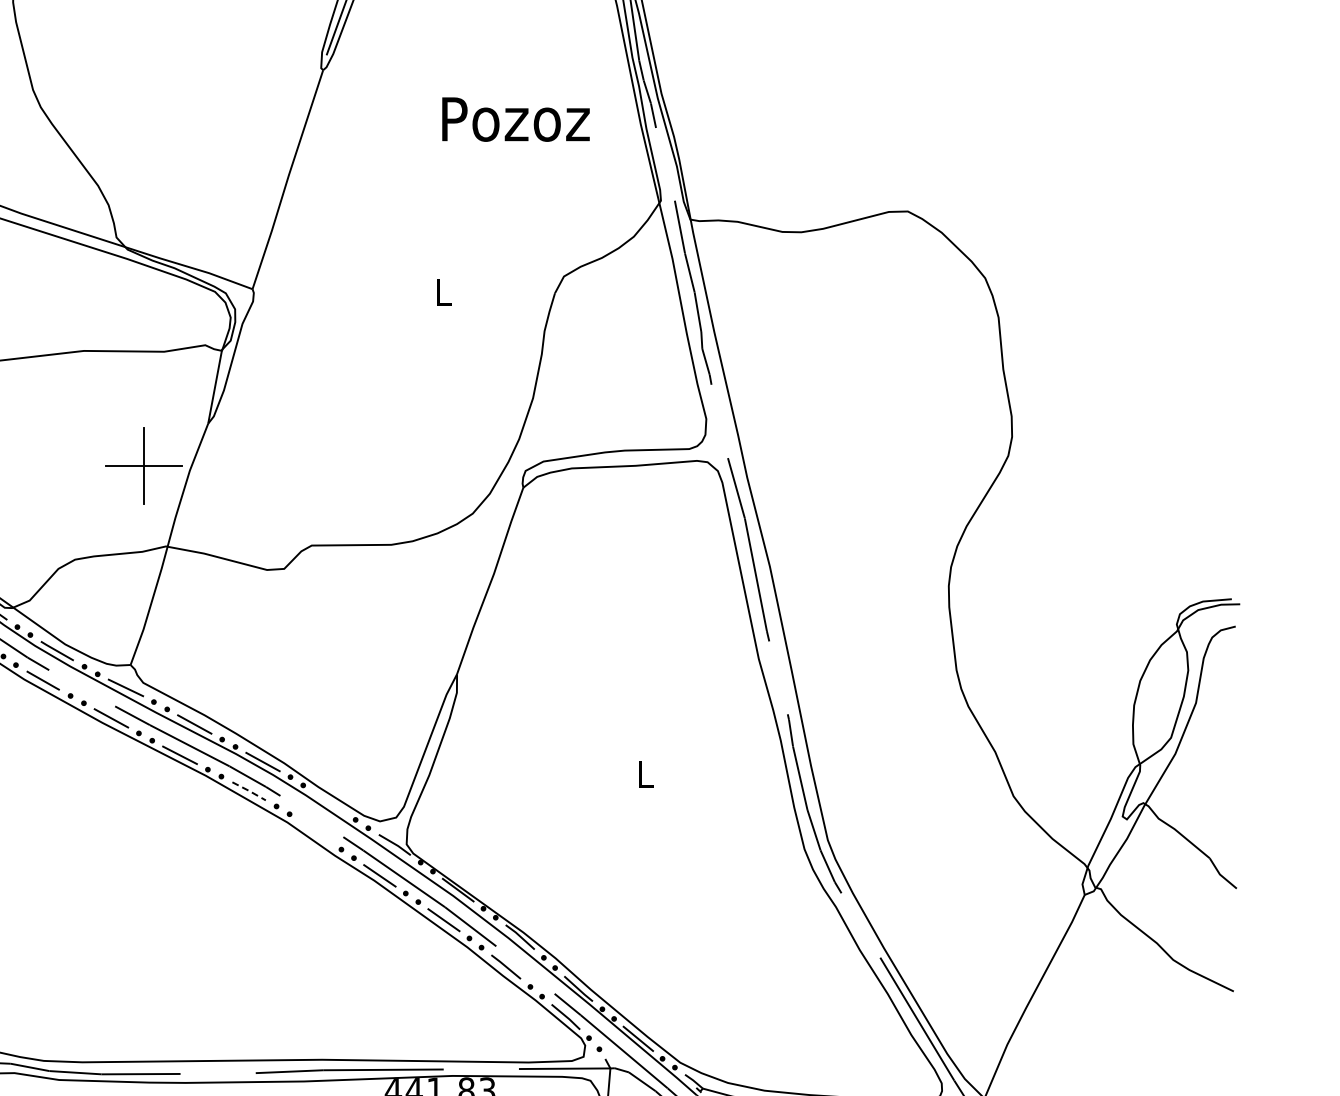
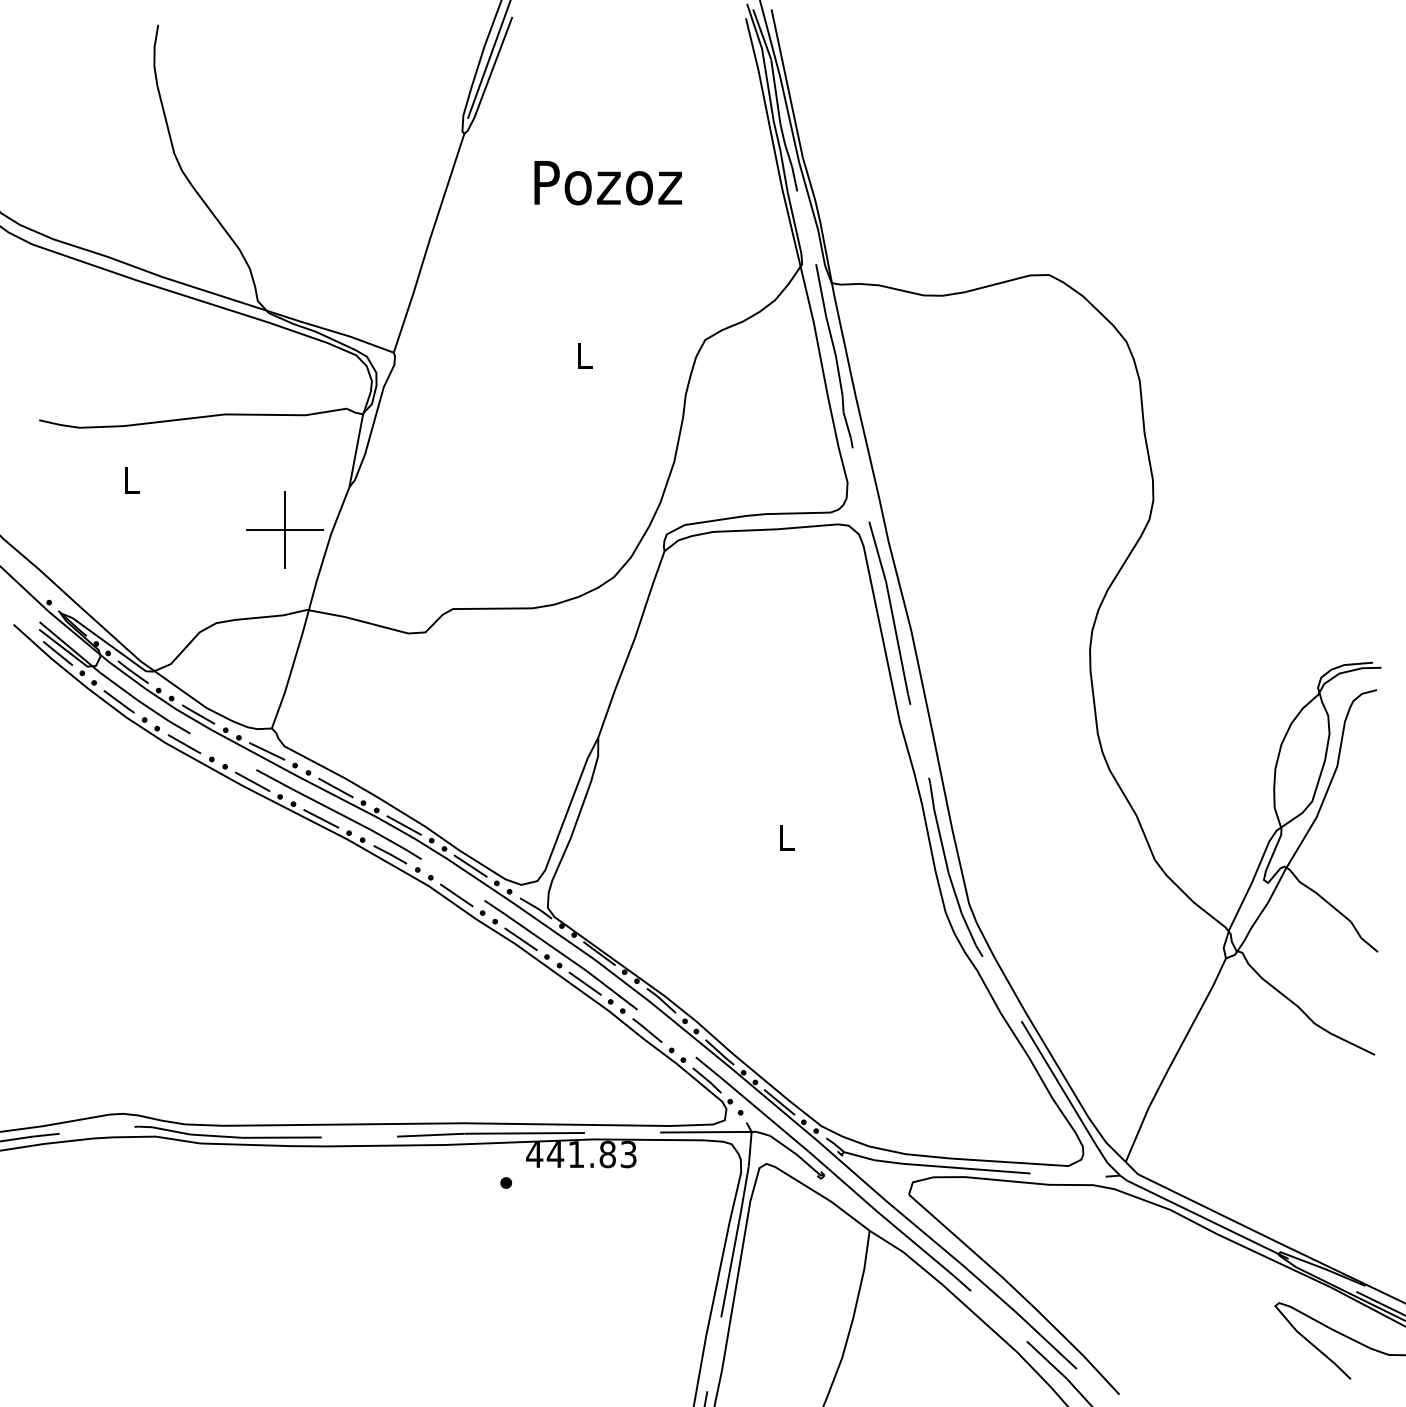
text: (515, 120) -> (607, 183), moved
line: (249, 791) -> (390, 854), dashed -> solid
line: (329, 802) -> (470, 865), added
line: (315, 832) -> (456, 895), added

